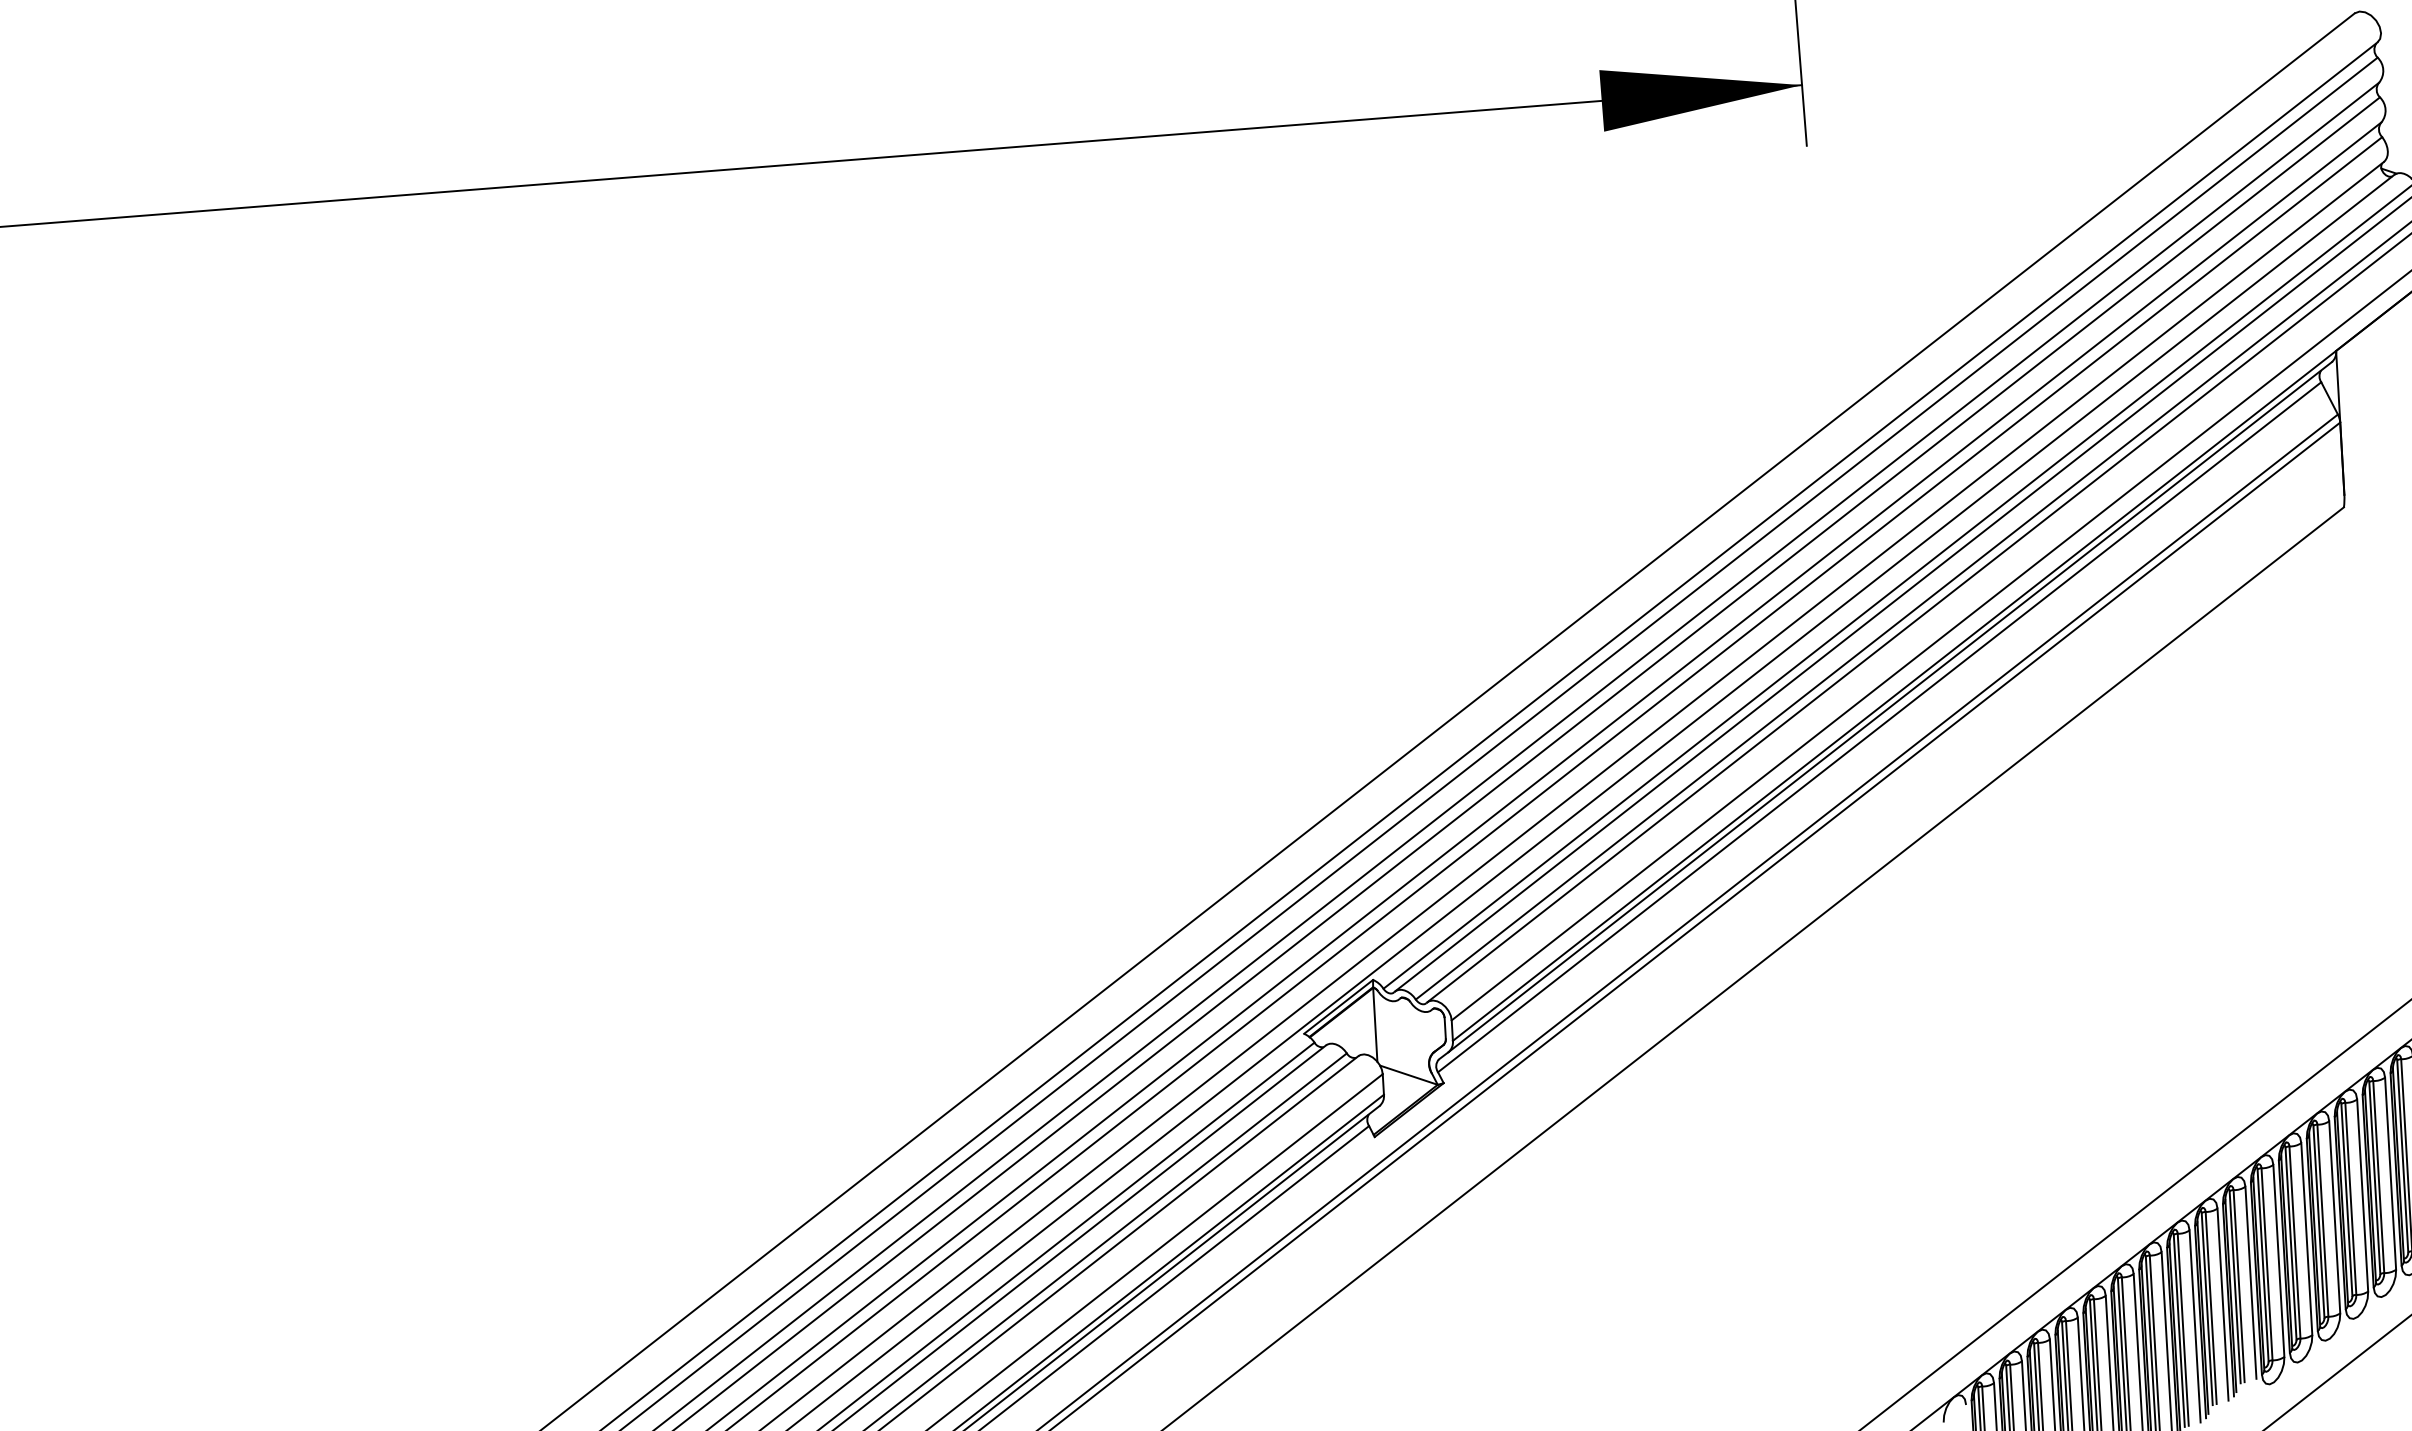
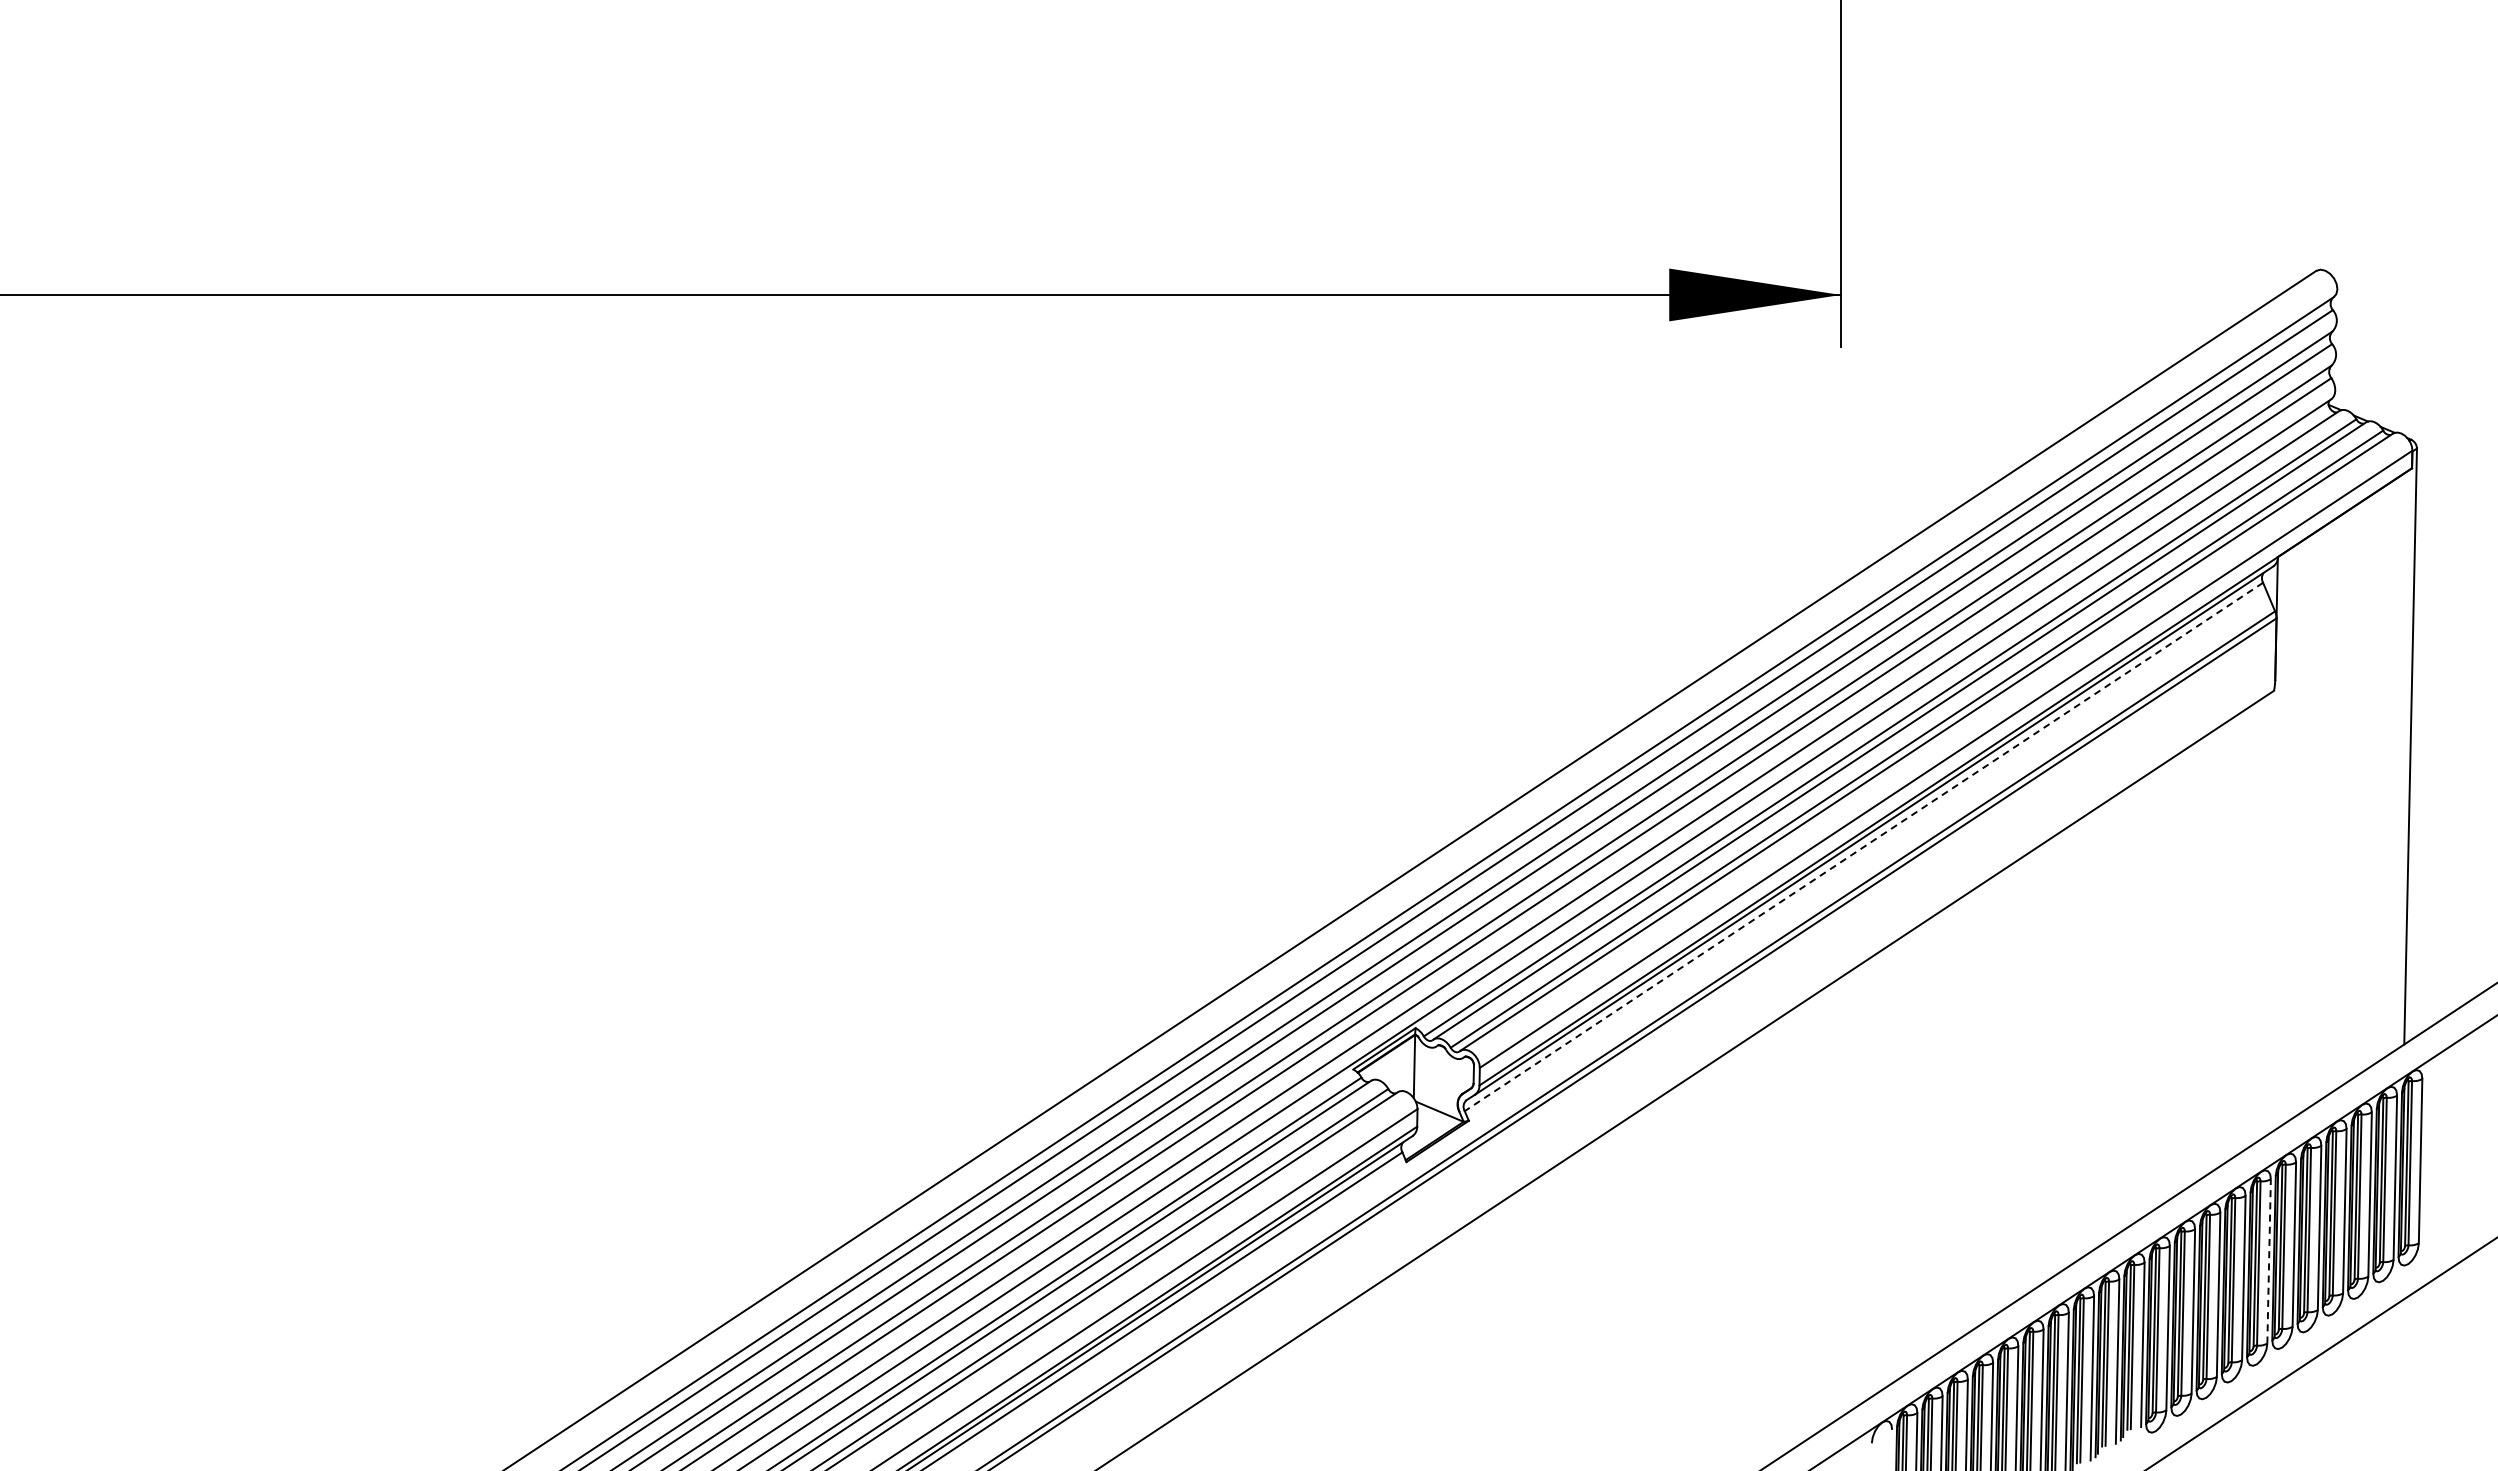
line: (1879, 726) -> (1863, 846), solid -> dashed
line: (2390, 1172) -> (2269, 1260), solid -> dashed

